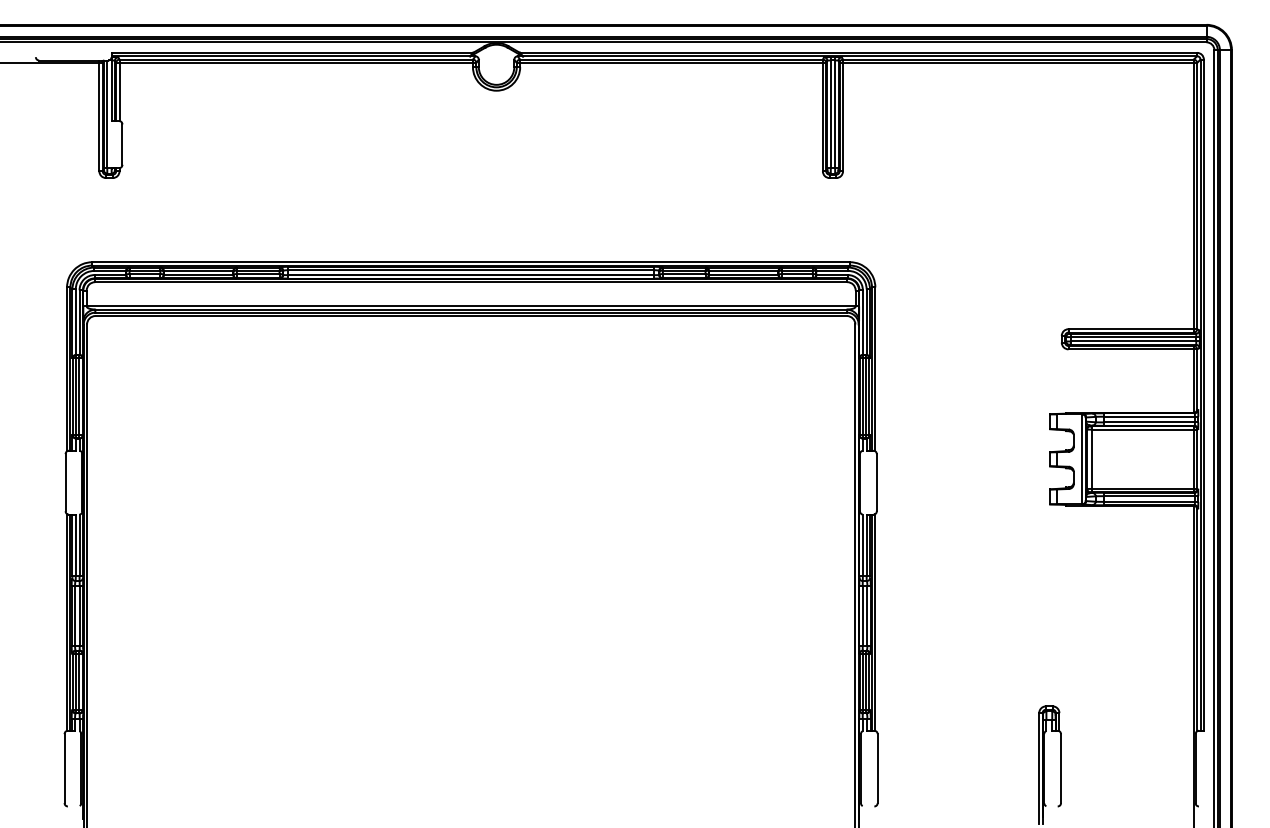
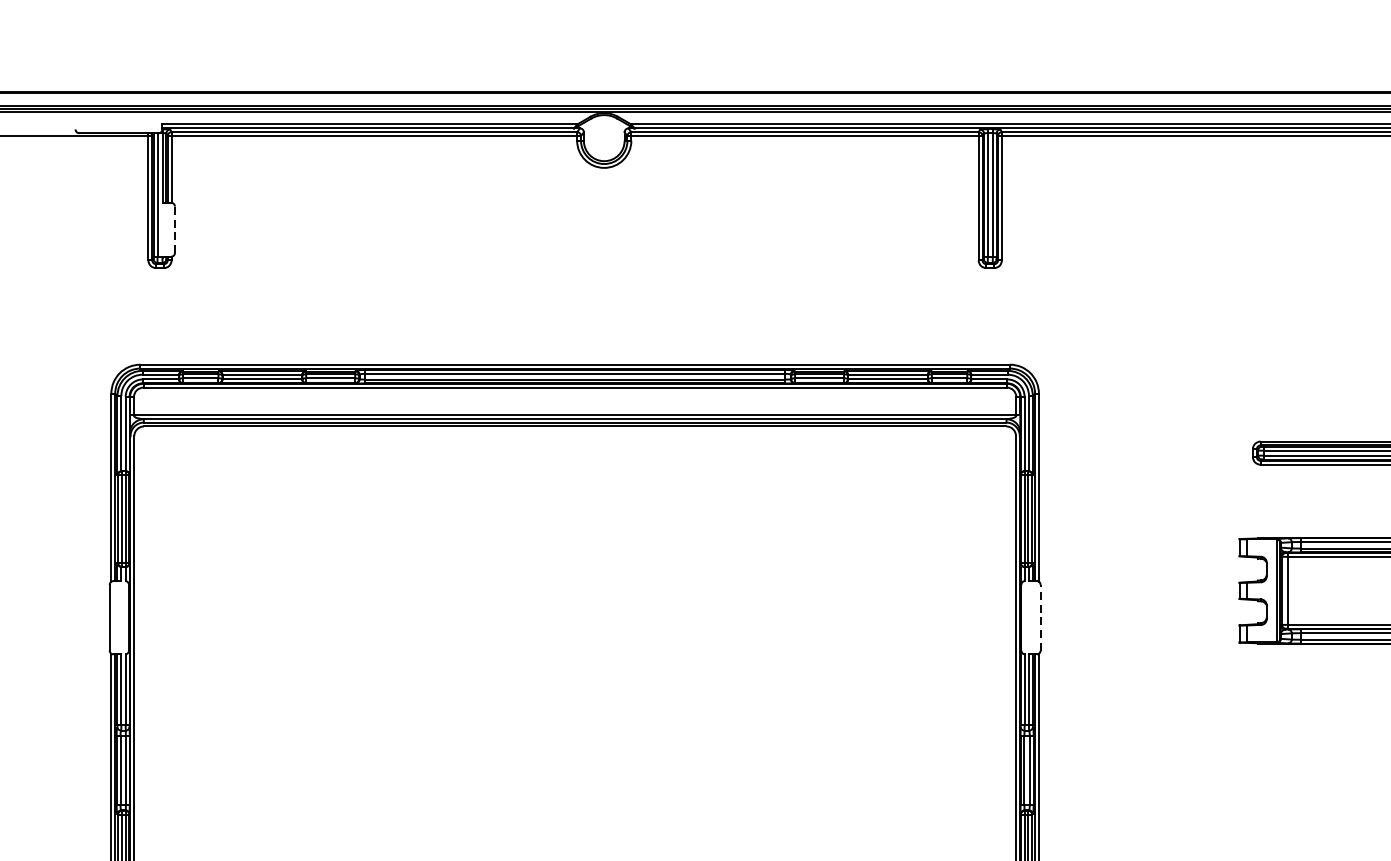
line: (122, 144) -> (174, 229), solid -> dashed
line: (876, 482) -> (1040, 617), solid -> dashed

